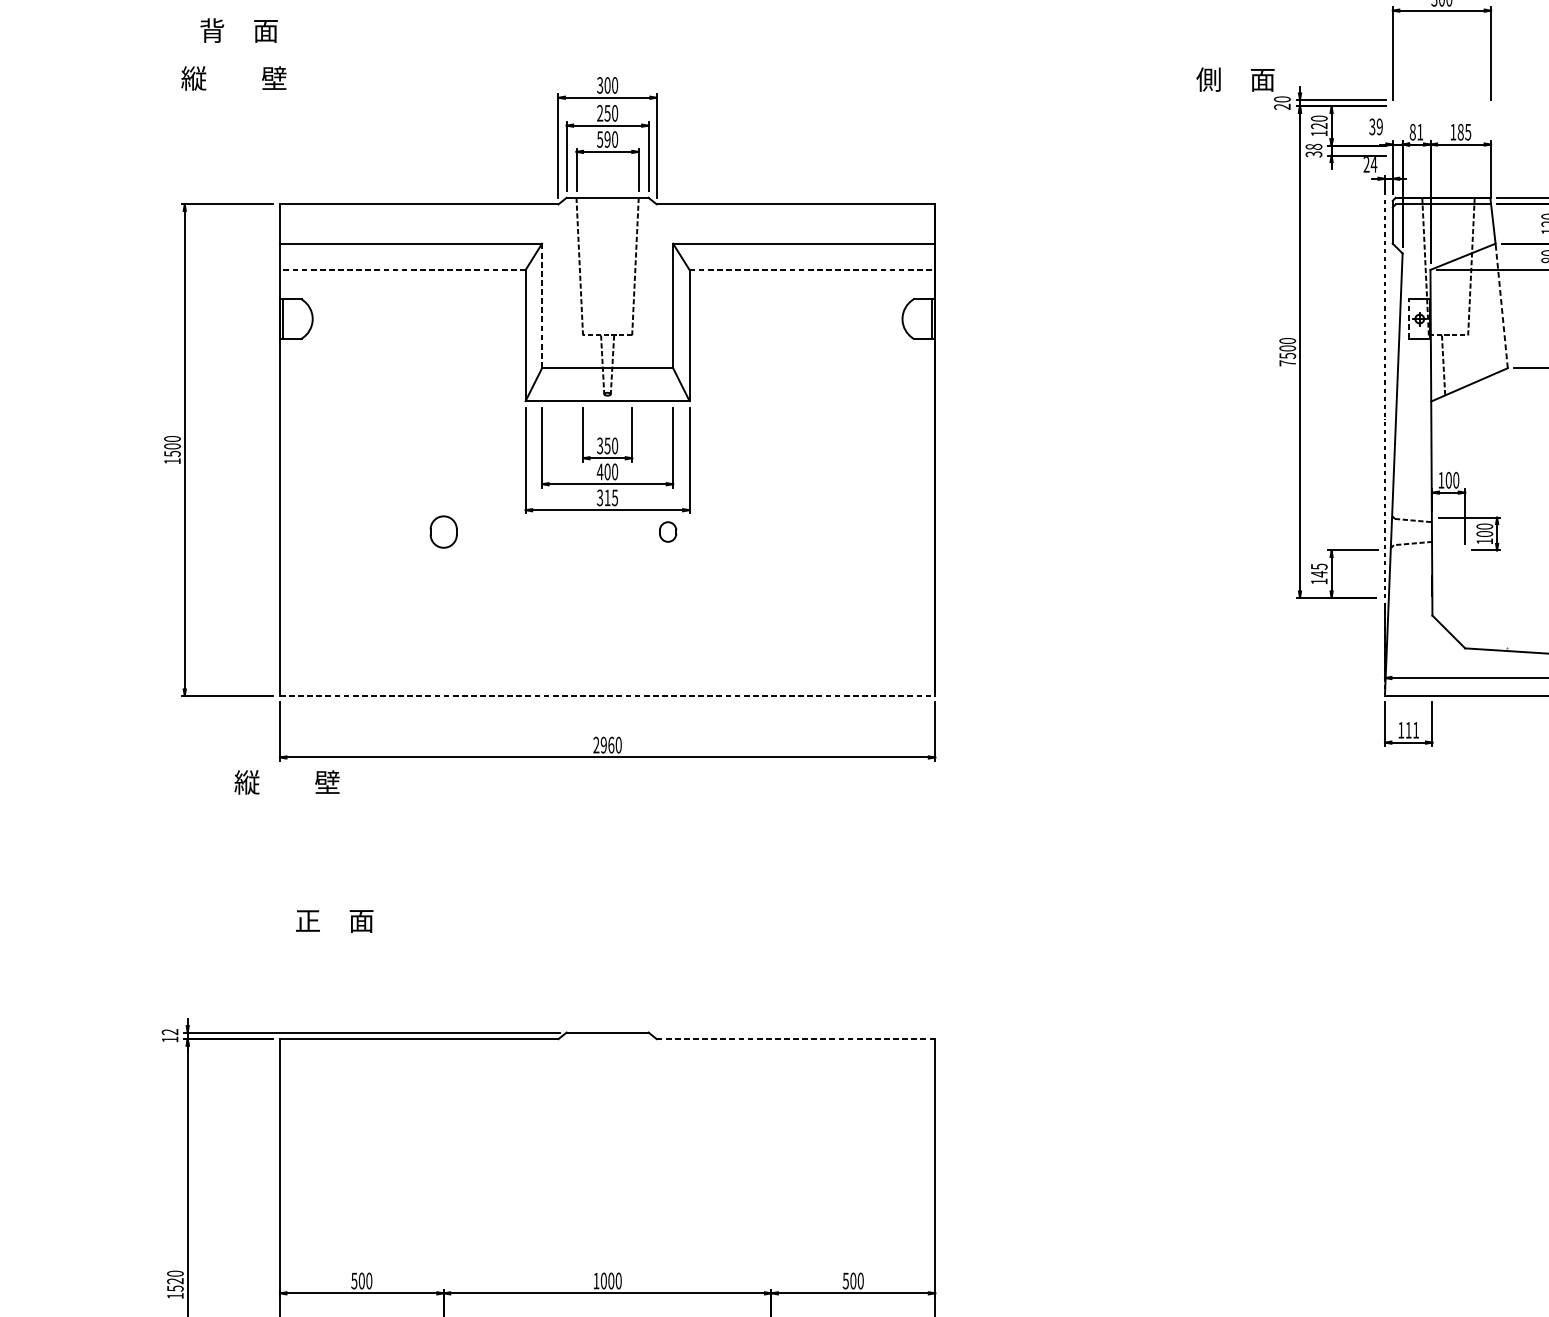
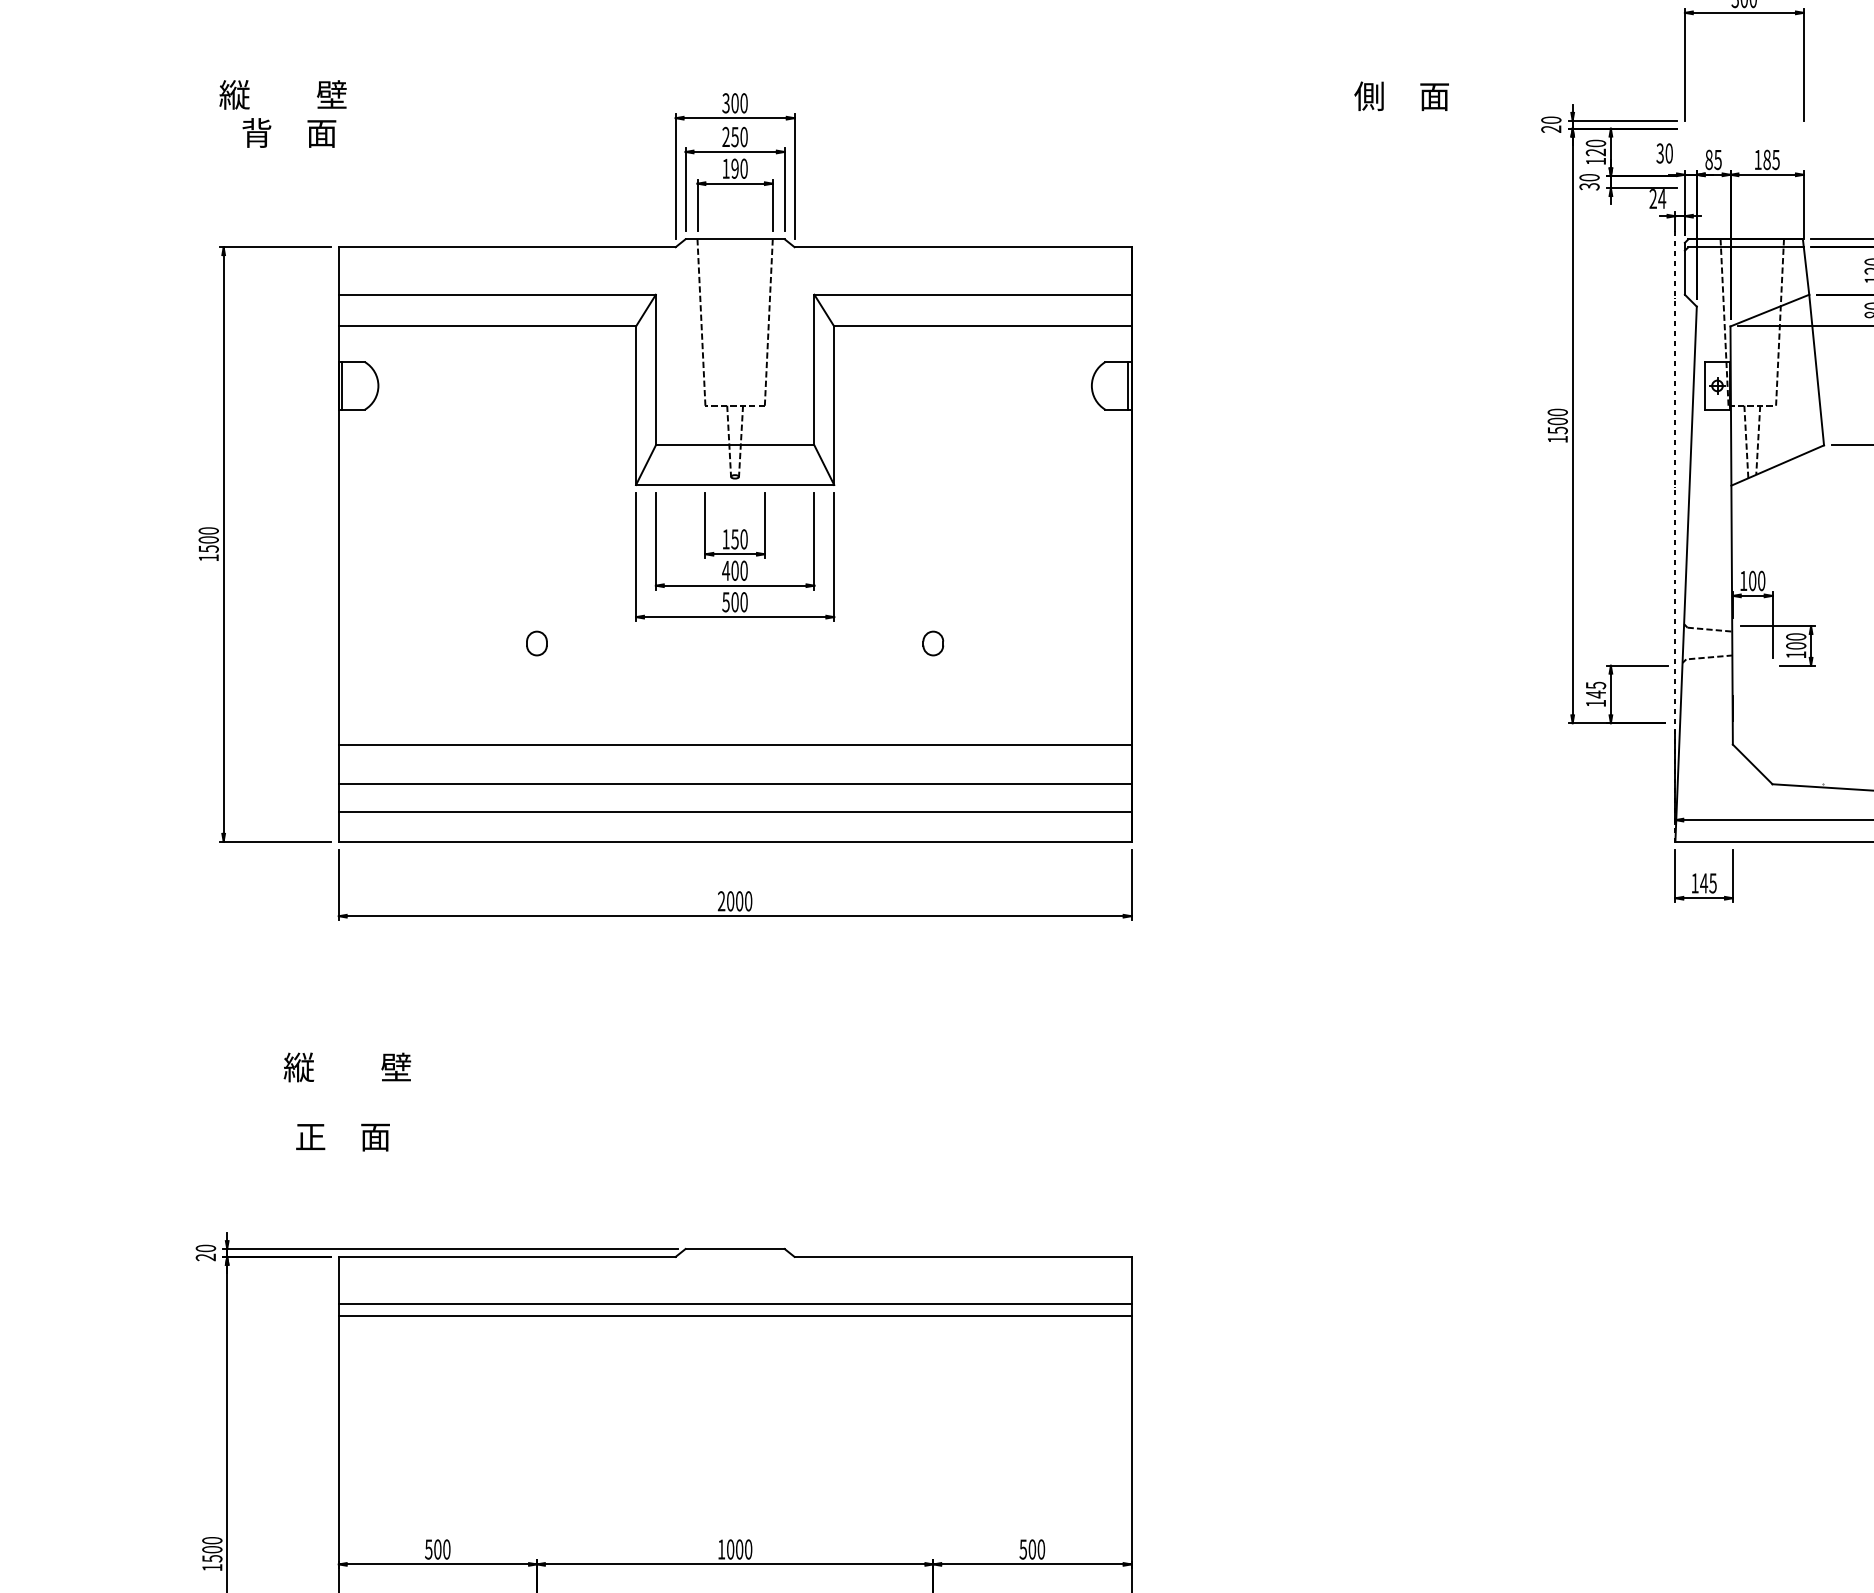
text: (239, 30) -> (289, 132), moved
text: (1235, 78) -> (1401, 95), moved
text: (1379, 126) -> (1668, 153), 39 -> 30
text: (1419, 132) -> (1717, 160), 81 -> 85
text: (599, 139) -> (725, 168), 590 -> 190
text: (1313, 146) -> (1589, 177), 38 -> 30
line: (402, 269) -> (487, 326), dashed -> solid
line: (812, 269) -> (982, 326), dashed -> solid
line: (541, 306) -> (655, 370), dashed -> solid
line: (1501, 306) -> (1816, 370), dashed -> solid
line: (1408, 318) -> (1704, 385), dashed -> solid
text: (1287, 363) -> (1557, 439), 7500 -> 1500
line: (1453, 363) -> (1758, 439), added
text: (599, 446) -> (725, 539), 350 -> 150
text: (607, 498) -> (734, 602), 315 -> 500
part: (443, 532) -> (536, 643), size x0.62
part: (668, 532) -> (933, 643), moved
line: (607, 615) -> (734, 744), added
line: (607, 648) -> (734, 784), added
line: (607, 671) -> (734, 812), added
line: (607, 695) -> (735, 841), dashed -> solid
text: (1412, 730) -> (1708, 883), 111 -> 145
text: (607, 745) -> (734, 901), 2960 -> 2000
text: (287, 782) -> (347, 1067), moved
text: (334, 921) -> (342, 1137), moved
text: (169, 1035) -> (205, 1252), 12 -> 20
line: (795, 1038) -> (962, 1256), dashed -> solid
line: (607, 1078) -> (734, 1304), added
line: (607, 1088) -> (734, 1316), added
text: (175, 1281) -> (212, 1549), 1520 -> 1500

